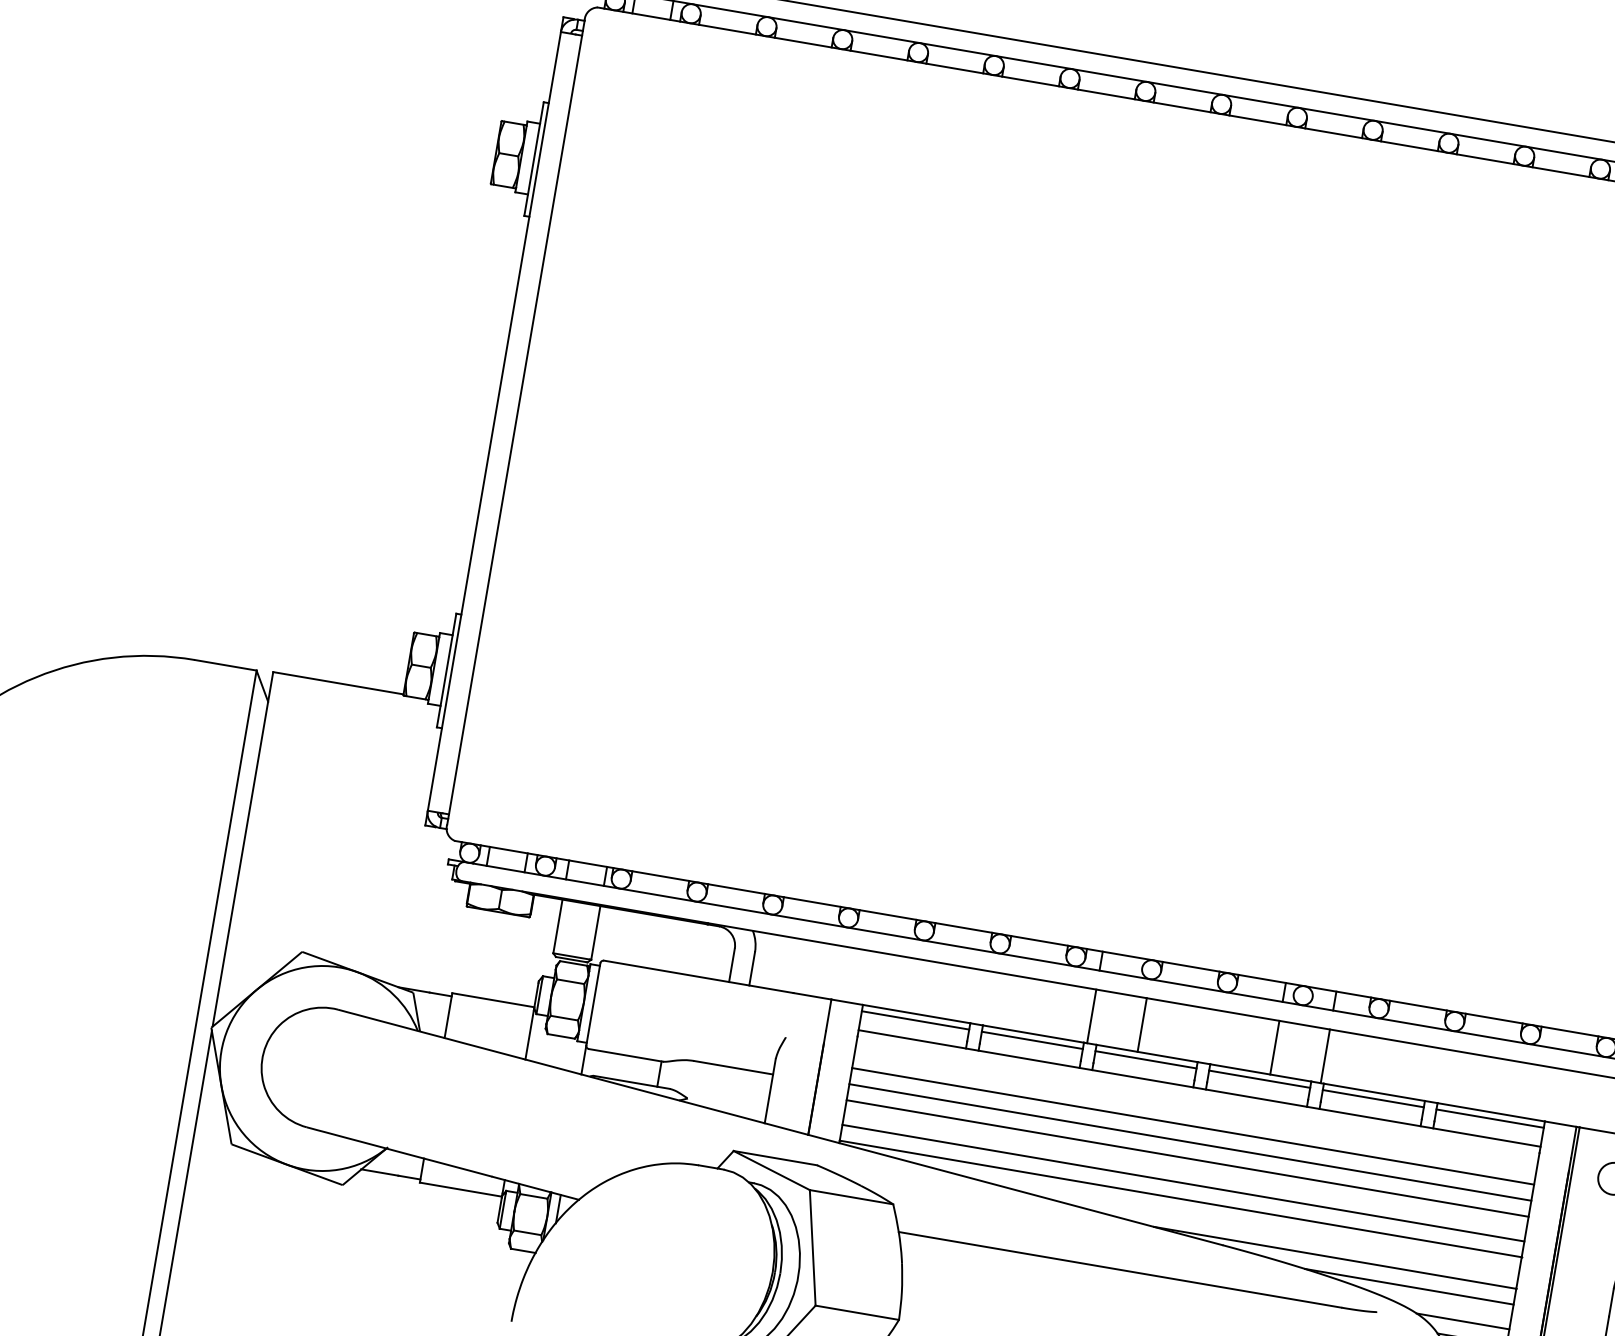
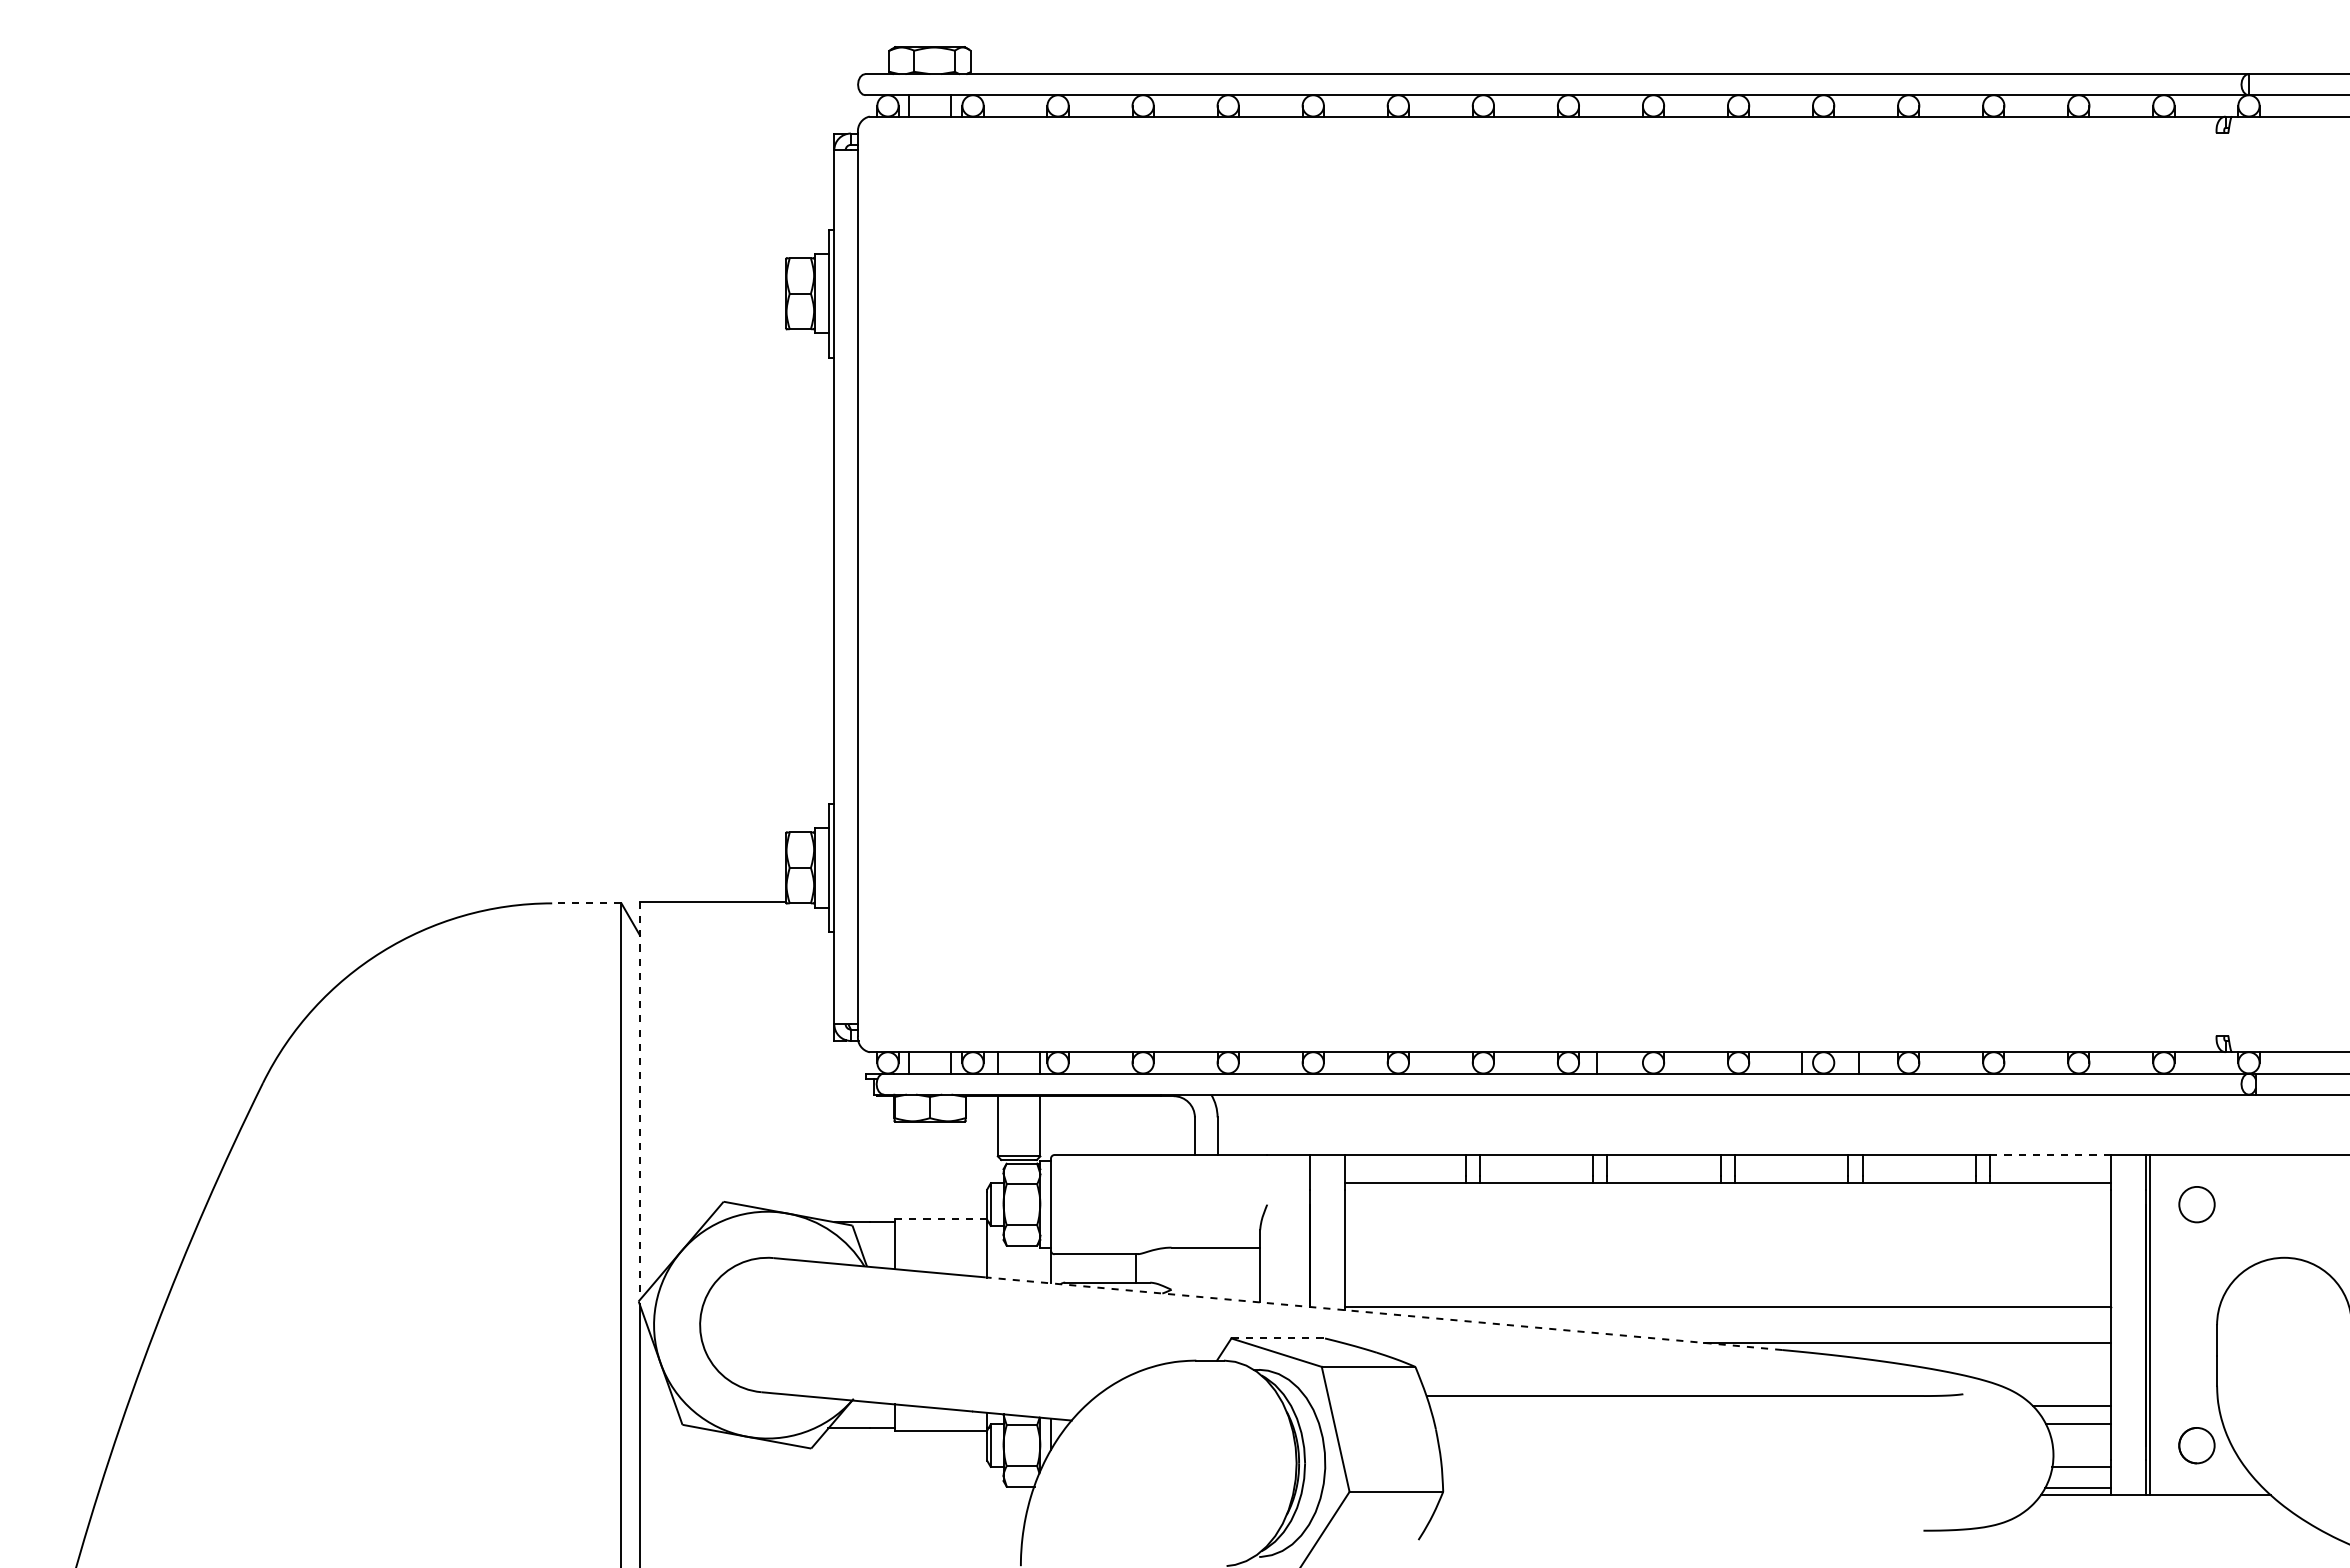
line: (225, 665) -> (586, 903), solid -> dashed
line: (242, 848) -> (639, 1100), solid -> dashed
line: (492, 999) -> (940, 1218), solid -> dashed
line: (1091, 1015) -> (1596, 1124), removed
line: (915, 1020) -> (1405, 1162), removed
line: (1142, 1024) -> (1653, 1124), removed
line: (1032, 1040) -> (1536, 1162), removed
line: (1274, 1047) -> (1802, 1124), removed
line: (1325, 1056) -> (1859, 1124), removed
line: (1145, 1060) -> (1663, 1162), removed
line: (1259, 1079) -> (1791, 1162), removed
line: (1373, 1099) -> (1919, 1162), removed
line: (1490, 1112) -> (2049, 1155), solid -> dashed
line: (1490, 1118) -> (2050, 1162), removed
line: (1192, 1125) -> (1727, 1225), removed
line: (1190, 1141) -> (1727, 1243), removed
line: (872, 1151) -> (1383, 1313), solid -> dashed
line: (1187, 1157) -> (1727, 1261), removed
line: (775, 1158) -> (1278, 1338), solid -> dashed
line: (1183, 1182) -> (1727, 1289), removed
line: (1409, 1286) -> (1993, 1360), removed
line: (1462, 1321) -> (2058, 1388), removed

